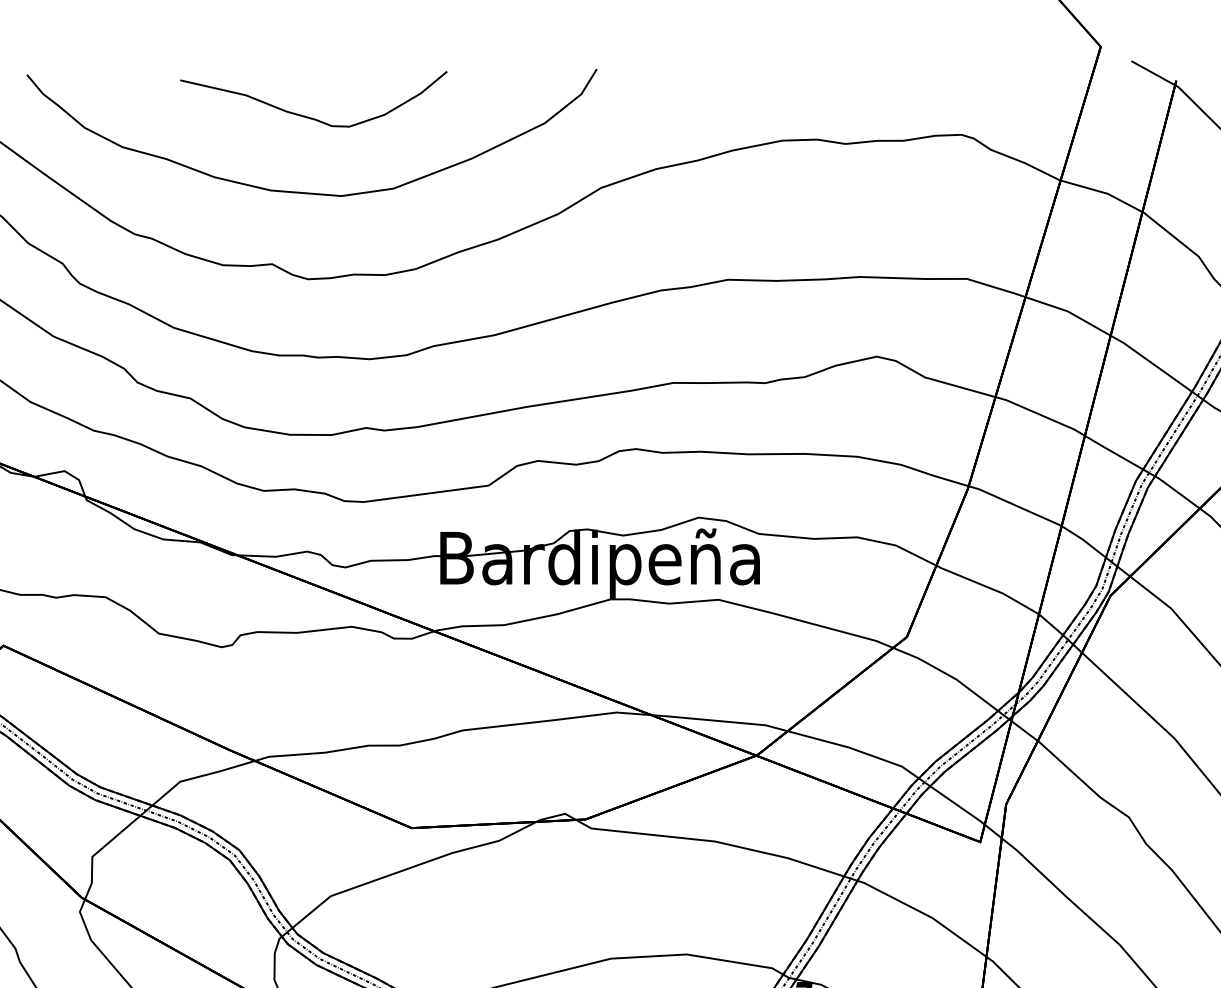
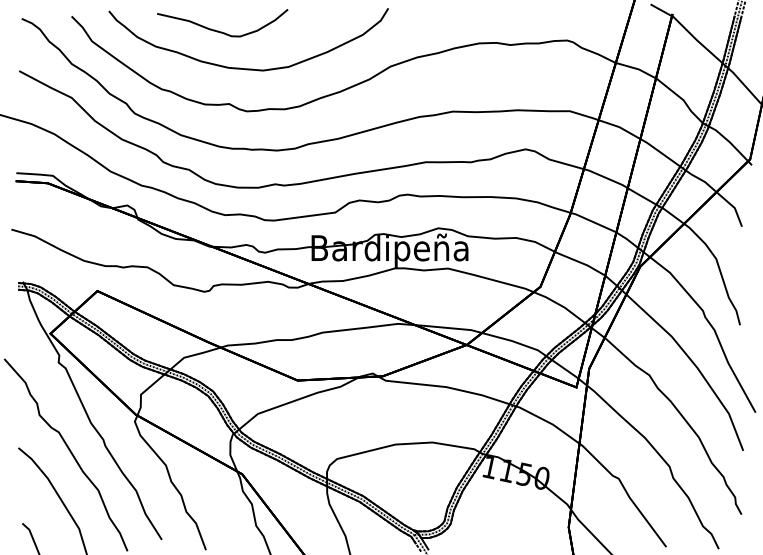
curve: (313, 116) -> (222, 31), moved

